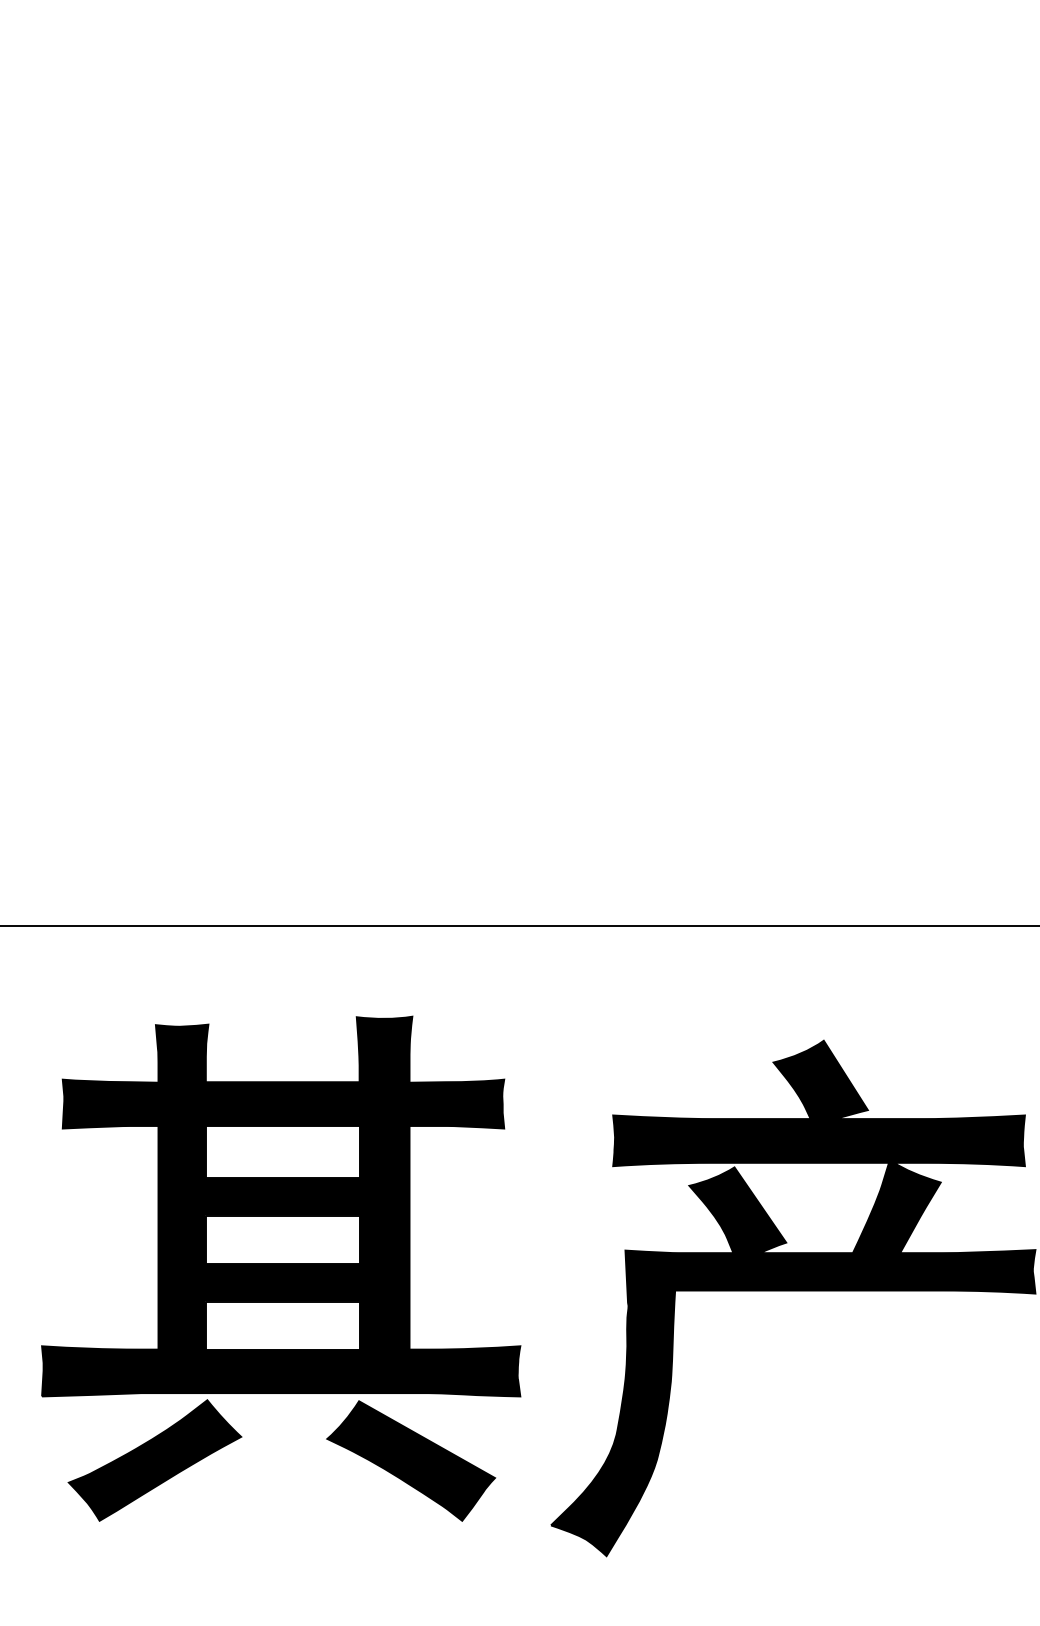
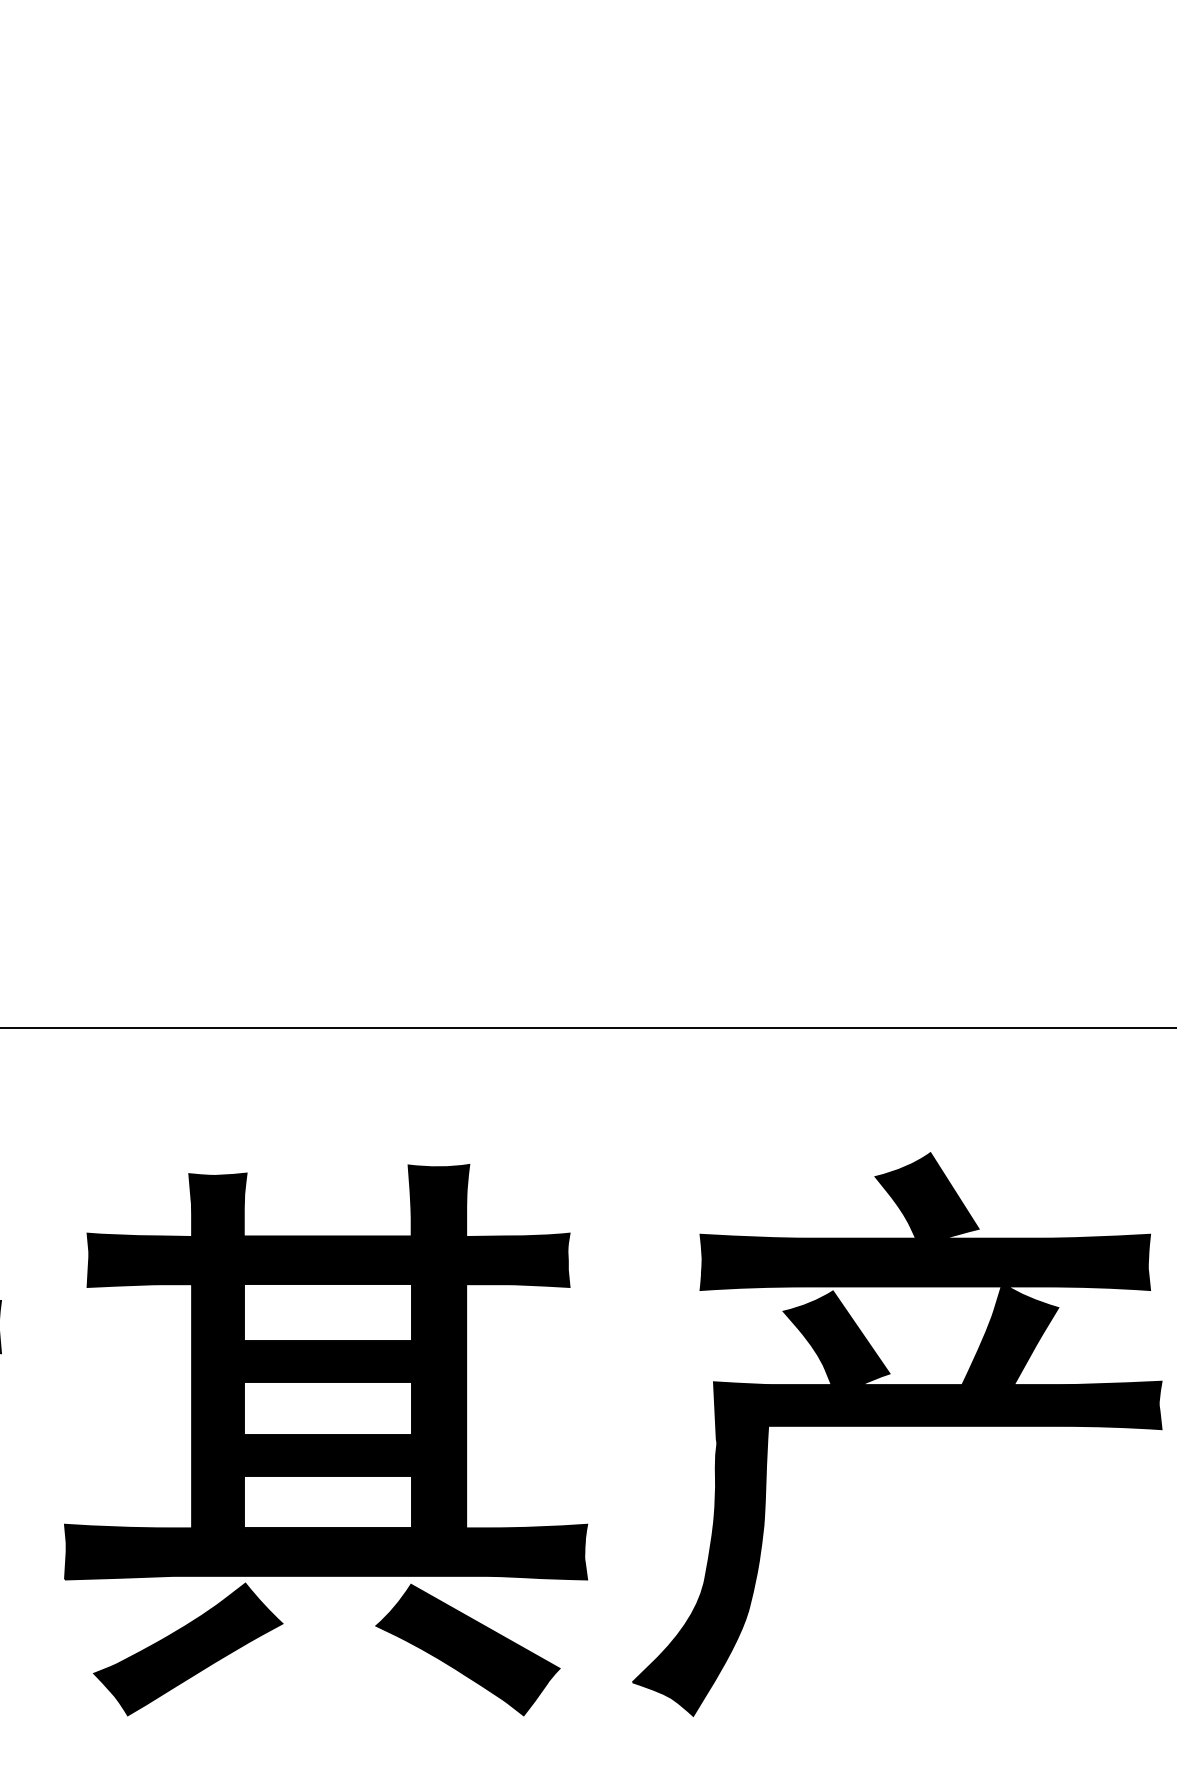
part: (281, 1269) -> (326, 1440), moved

